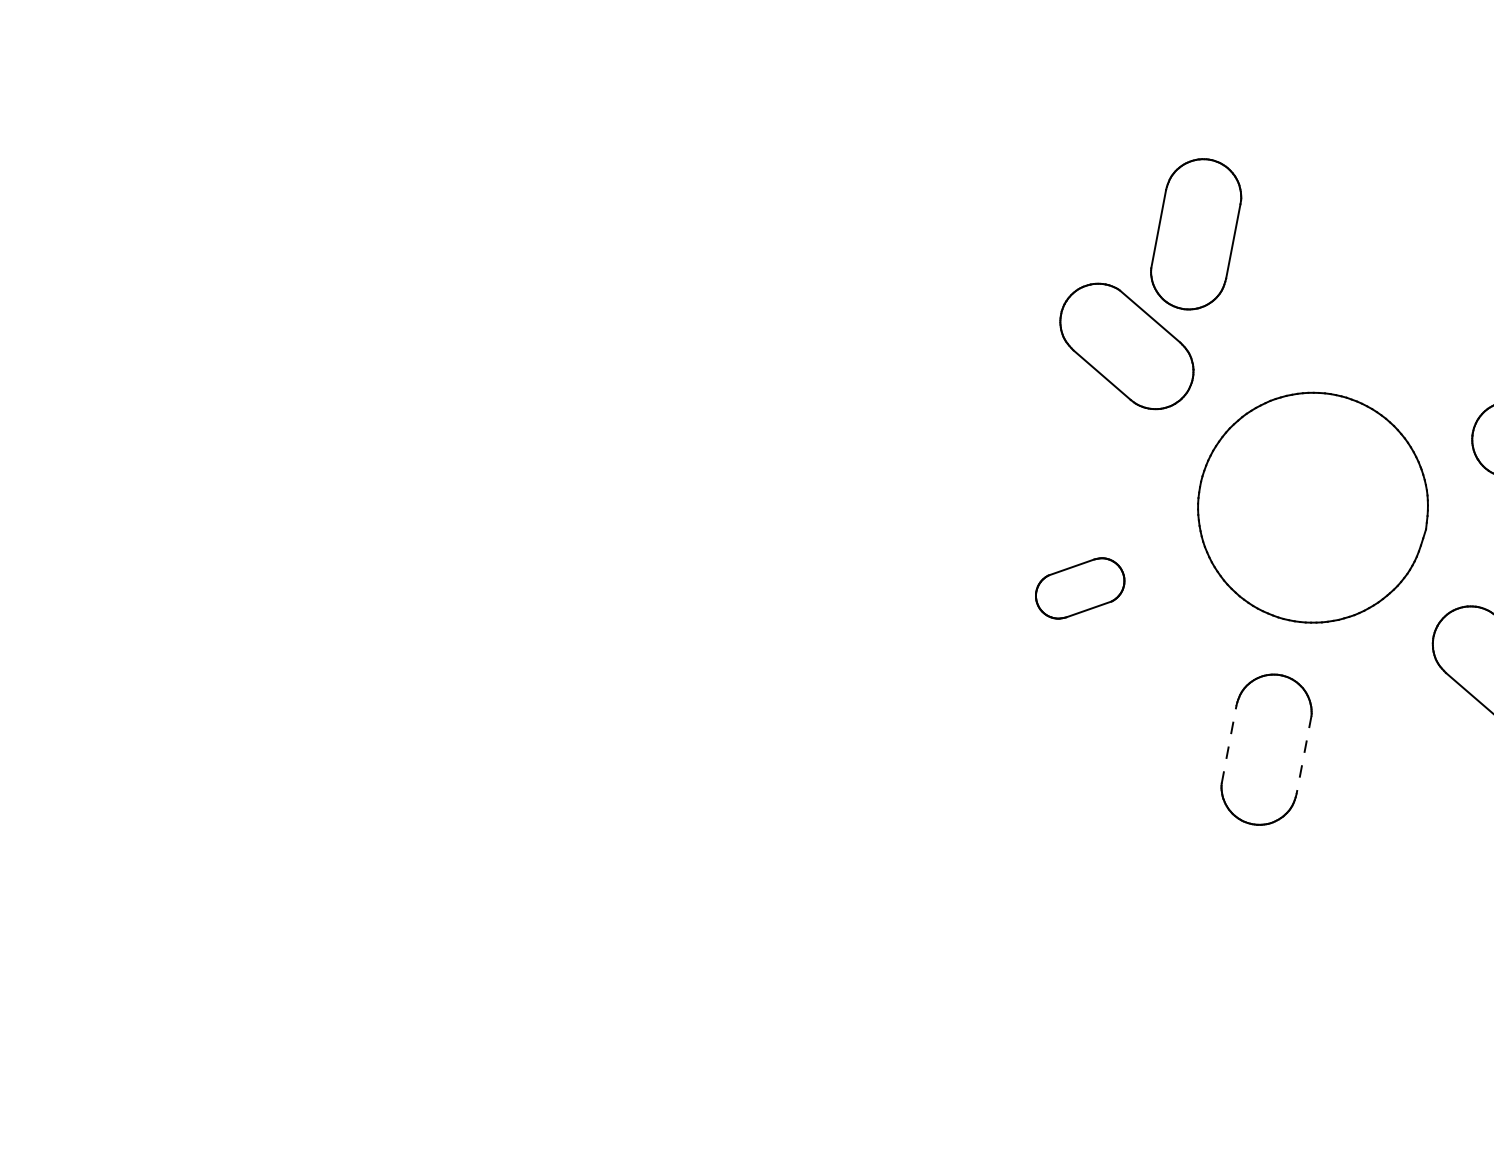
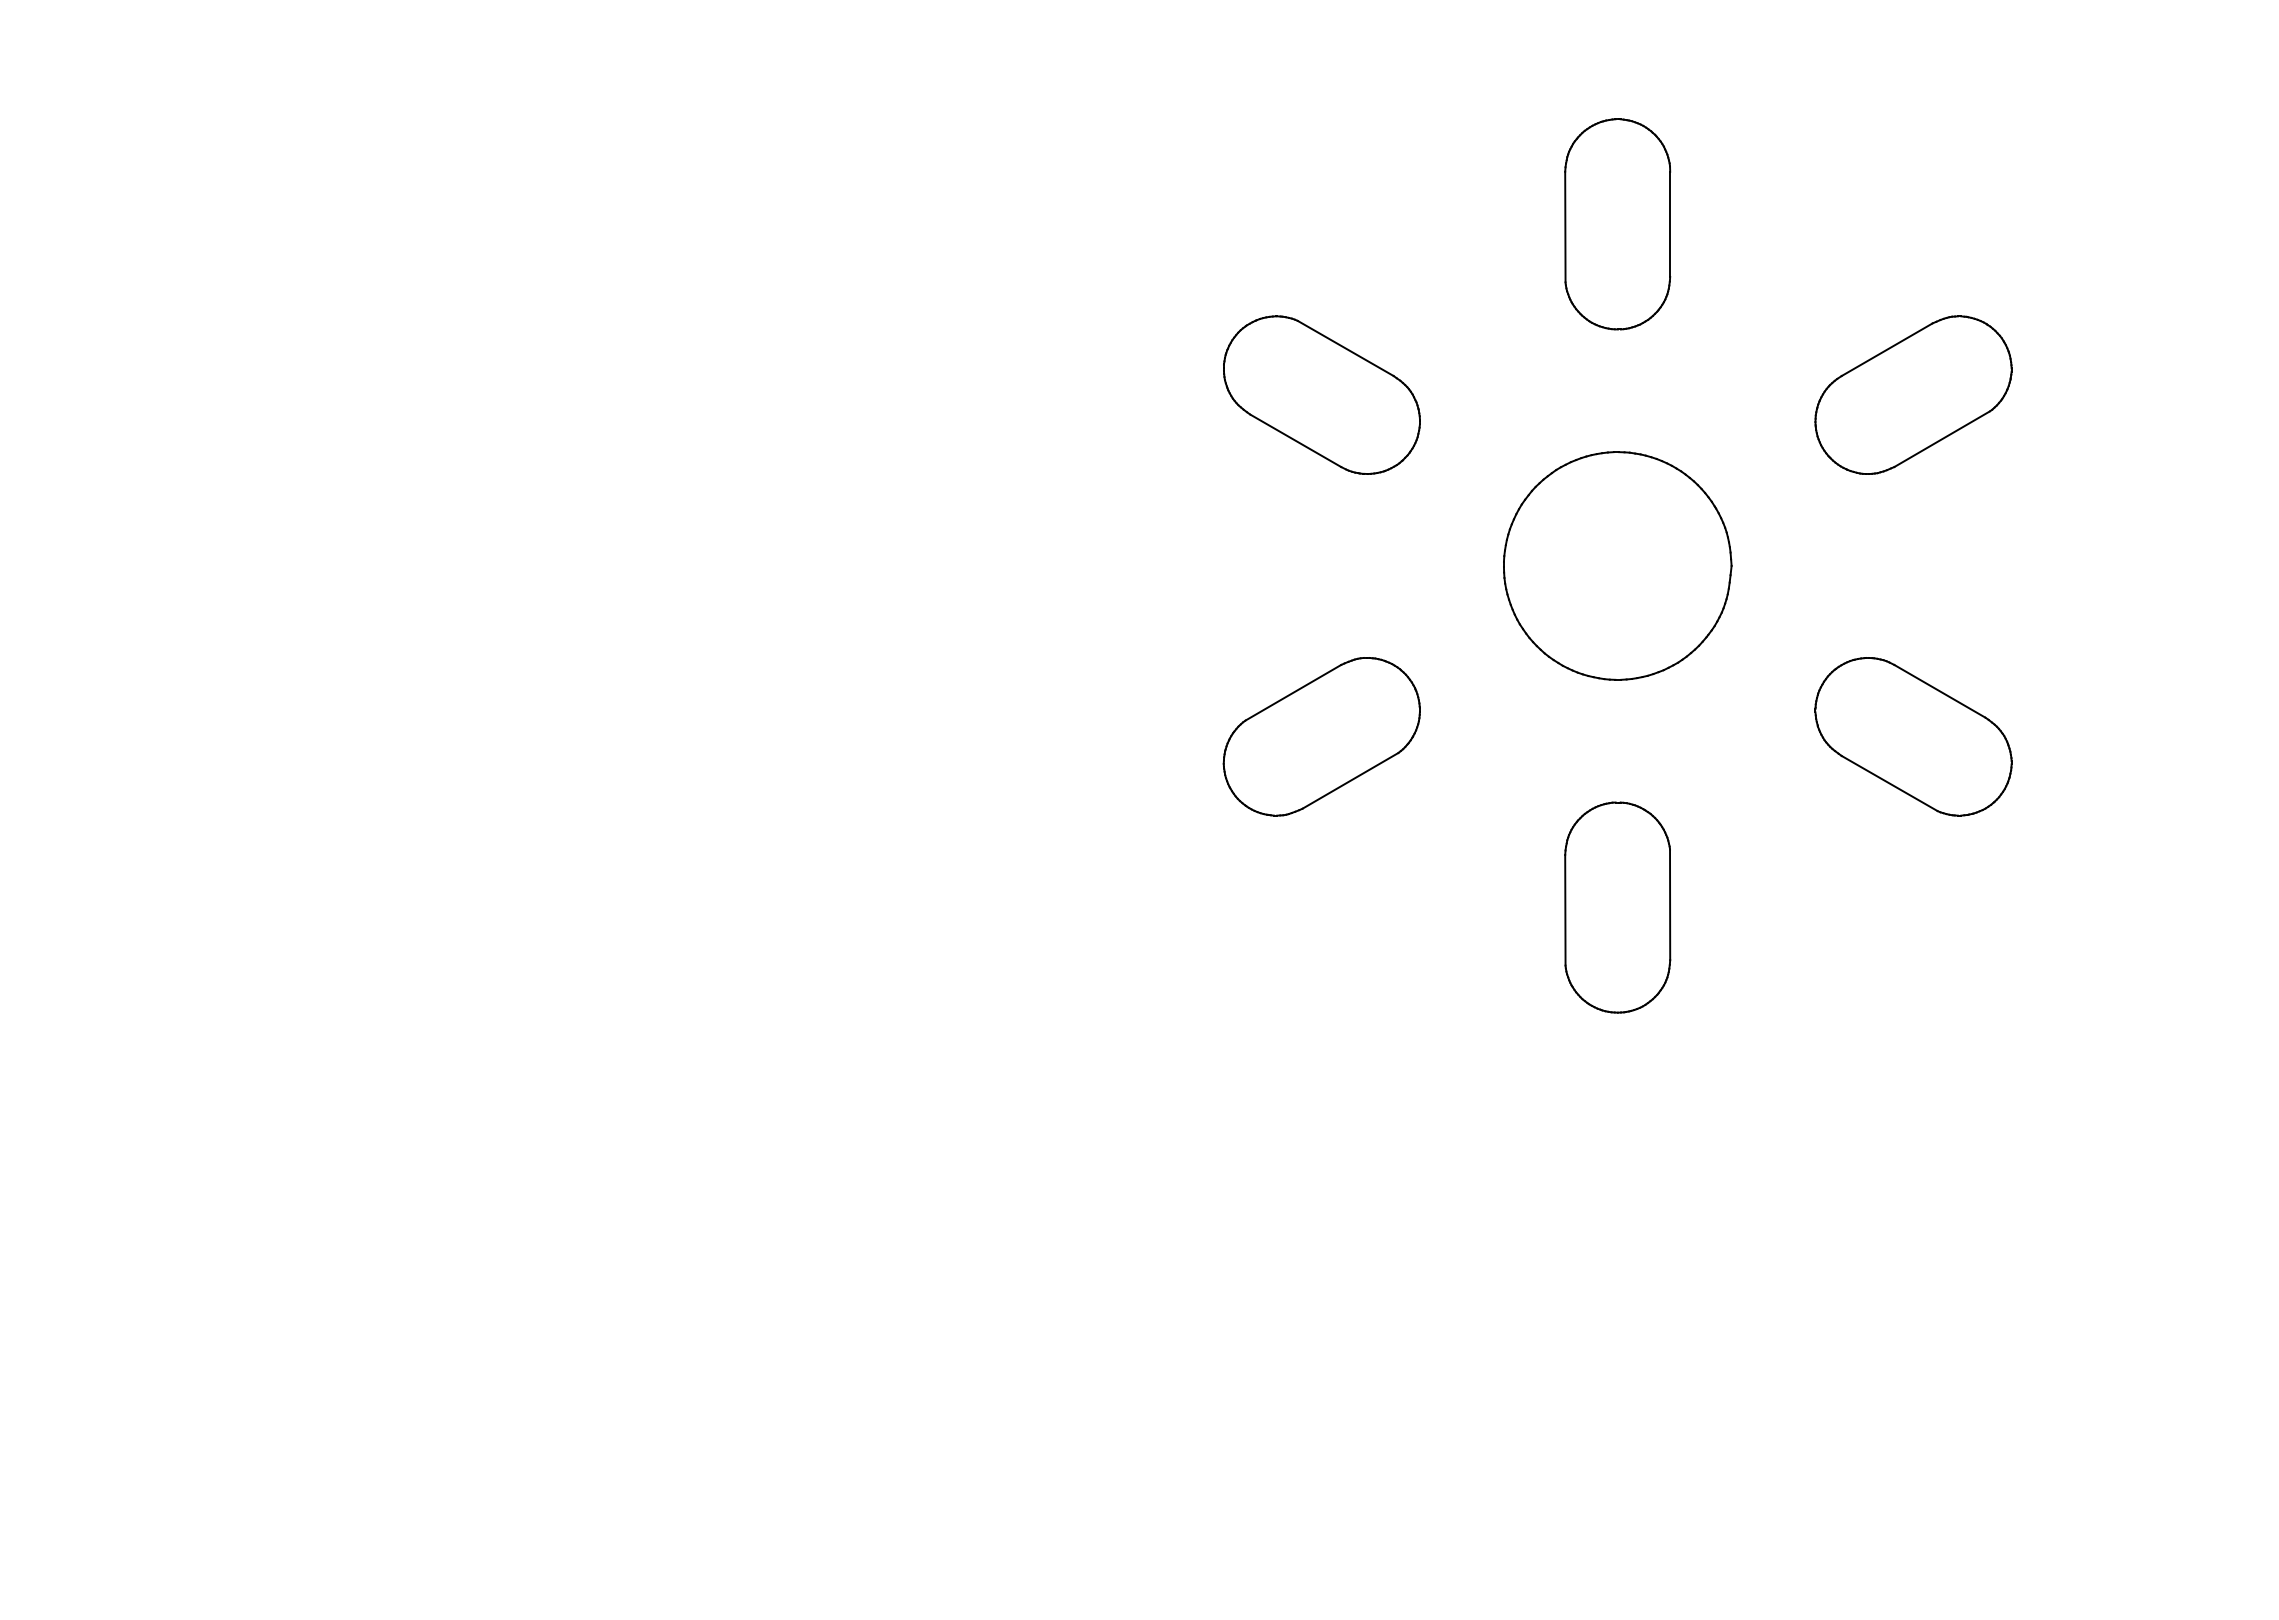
part: (1195, 234) -> (1617, 224), moved
part: (1313, 507) -> (1617, 565), size x0.71
part: (1080, 588) -> (1321, 736), size x1.67
line: (1229, 743) -> (1565, 909), dashed -> solid
line: (1304, 755) -> (1670, 905), dashed -> solid

